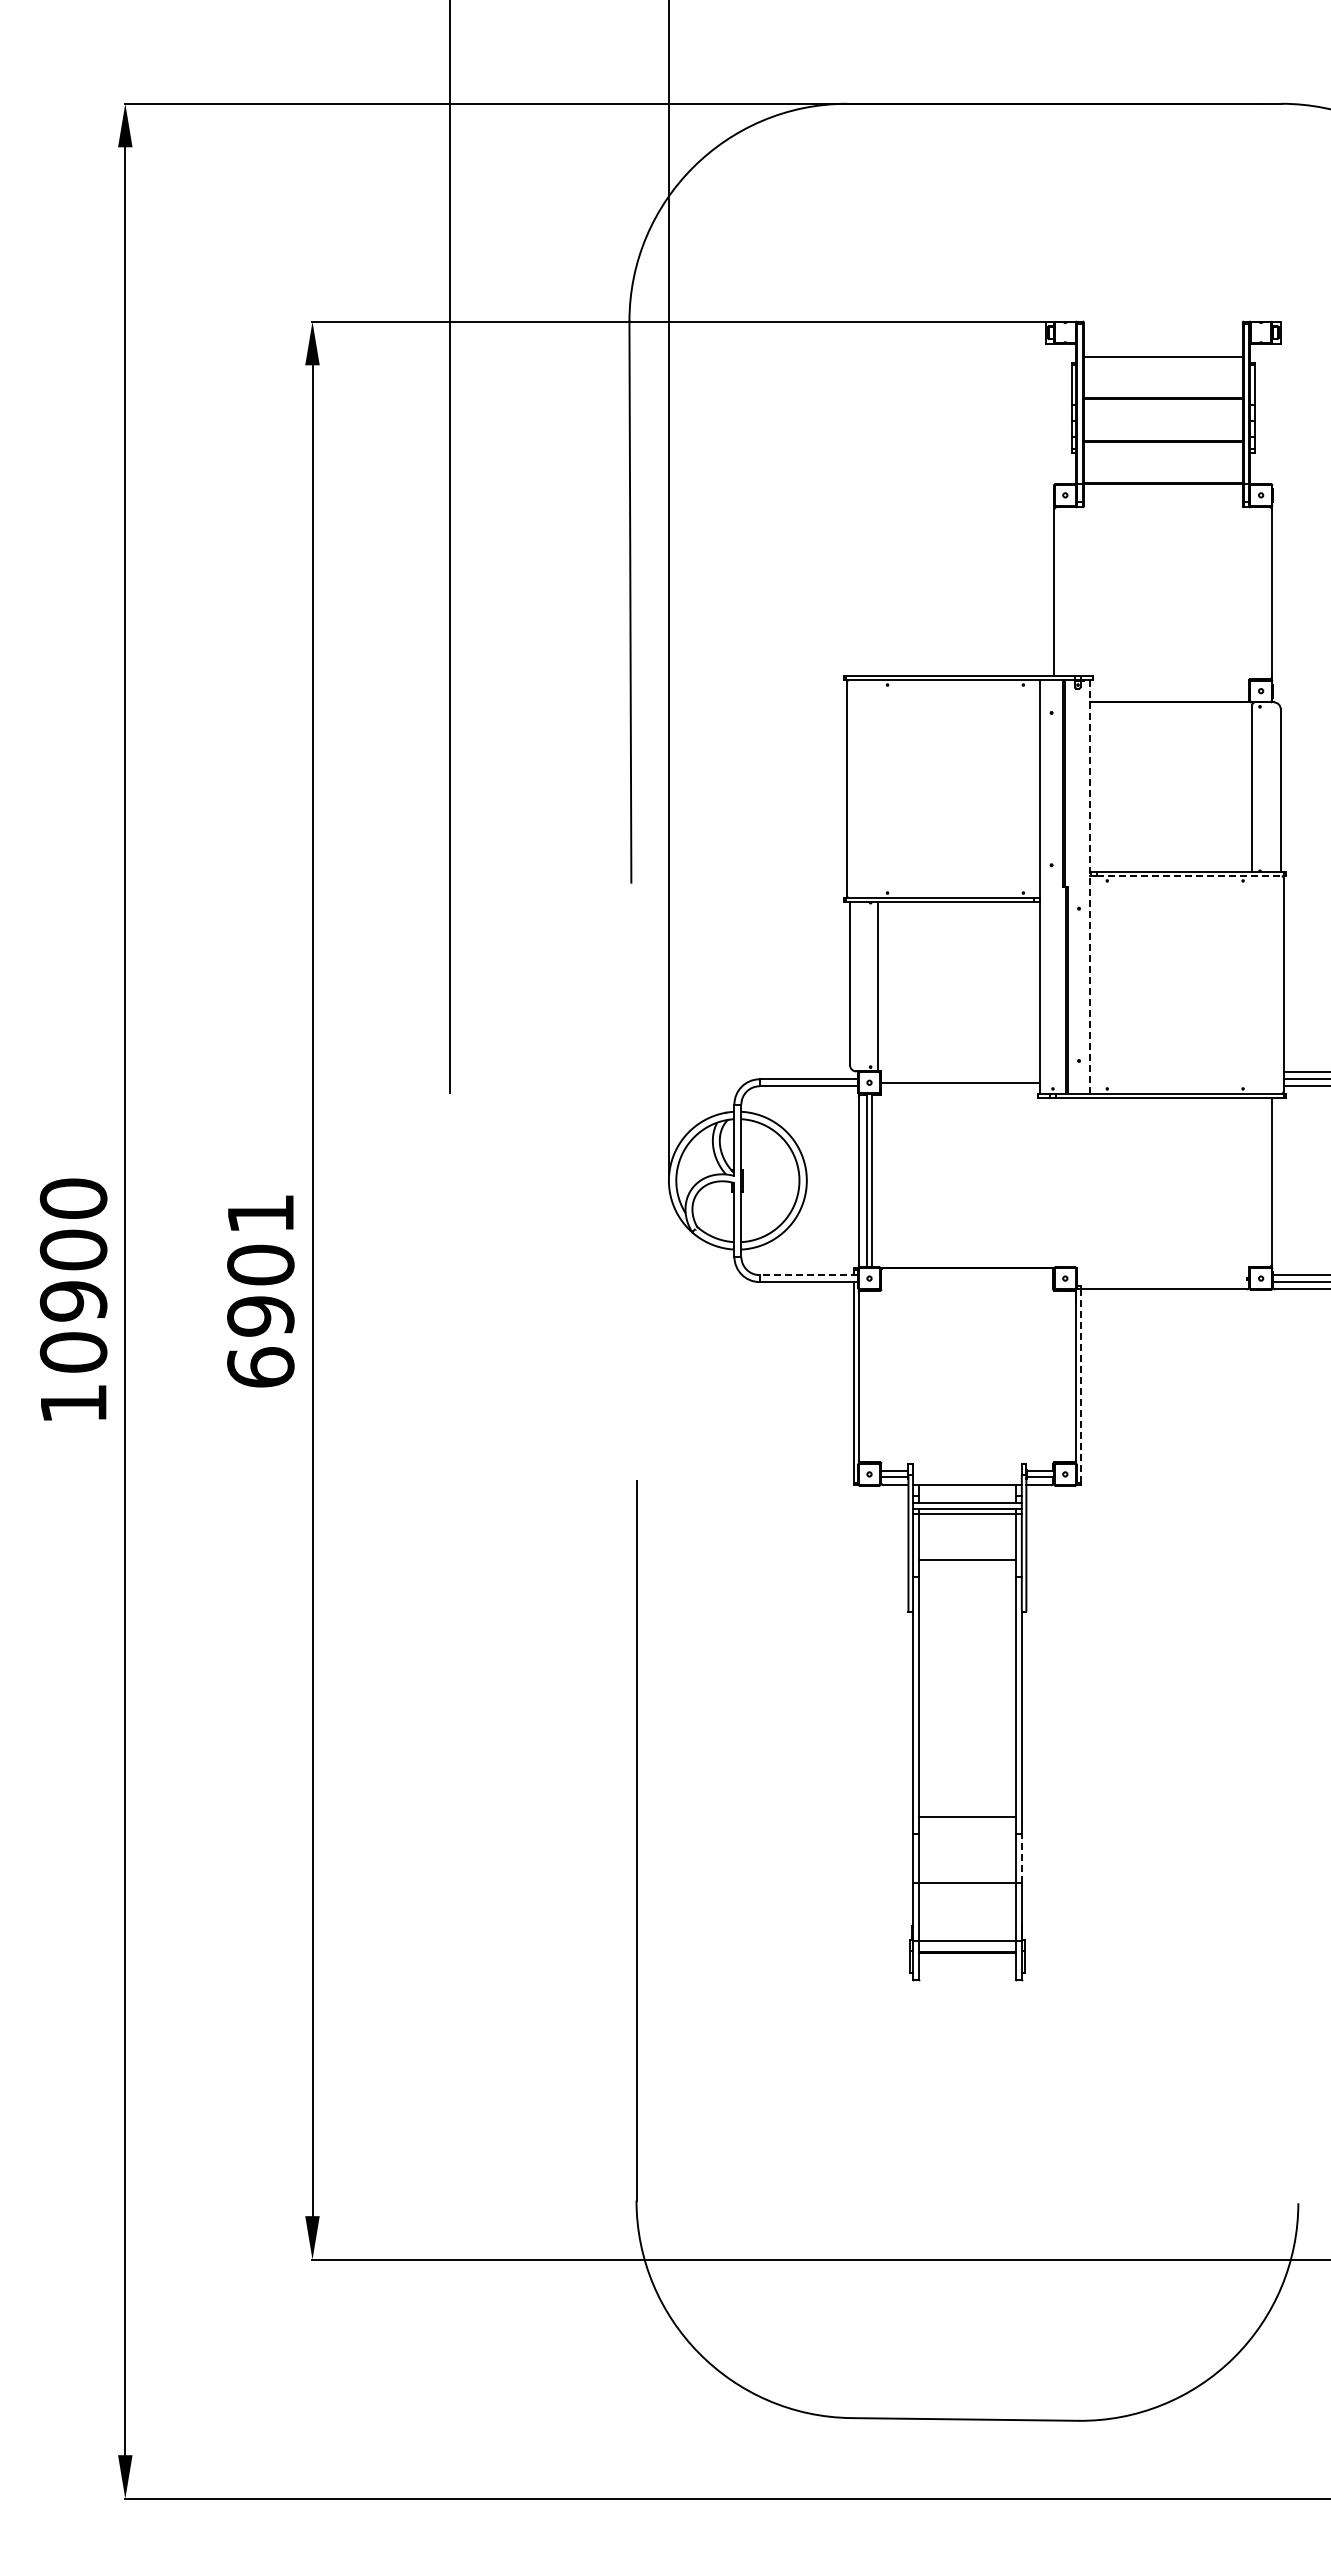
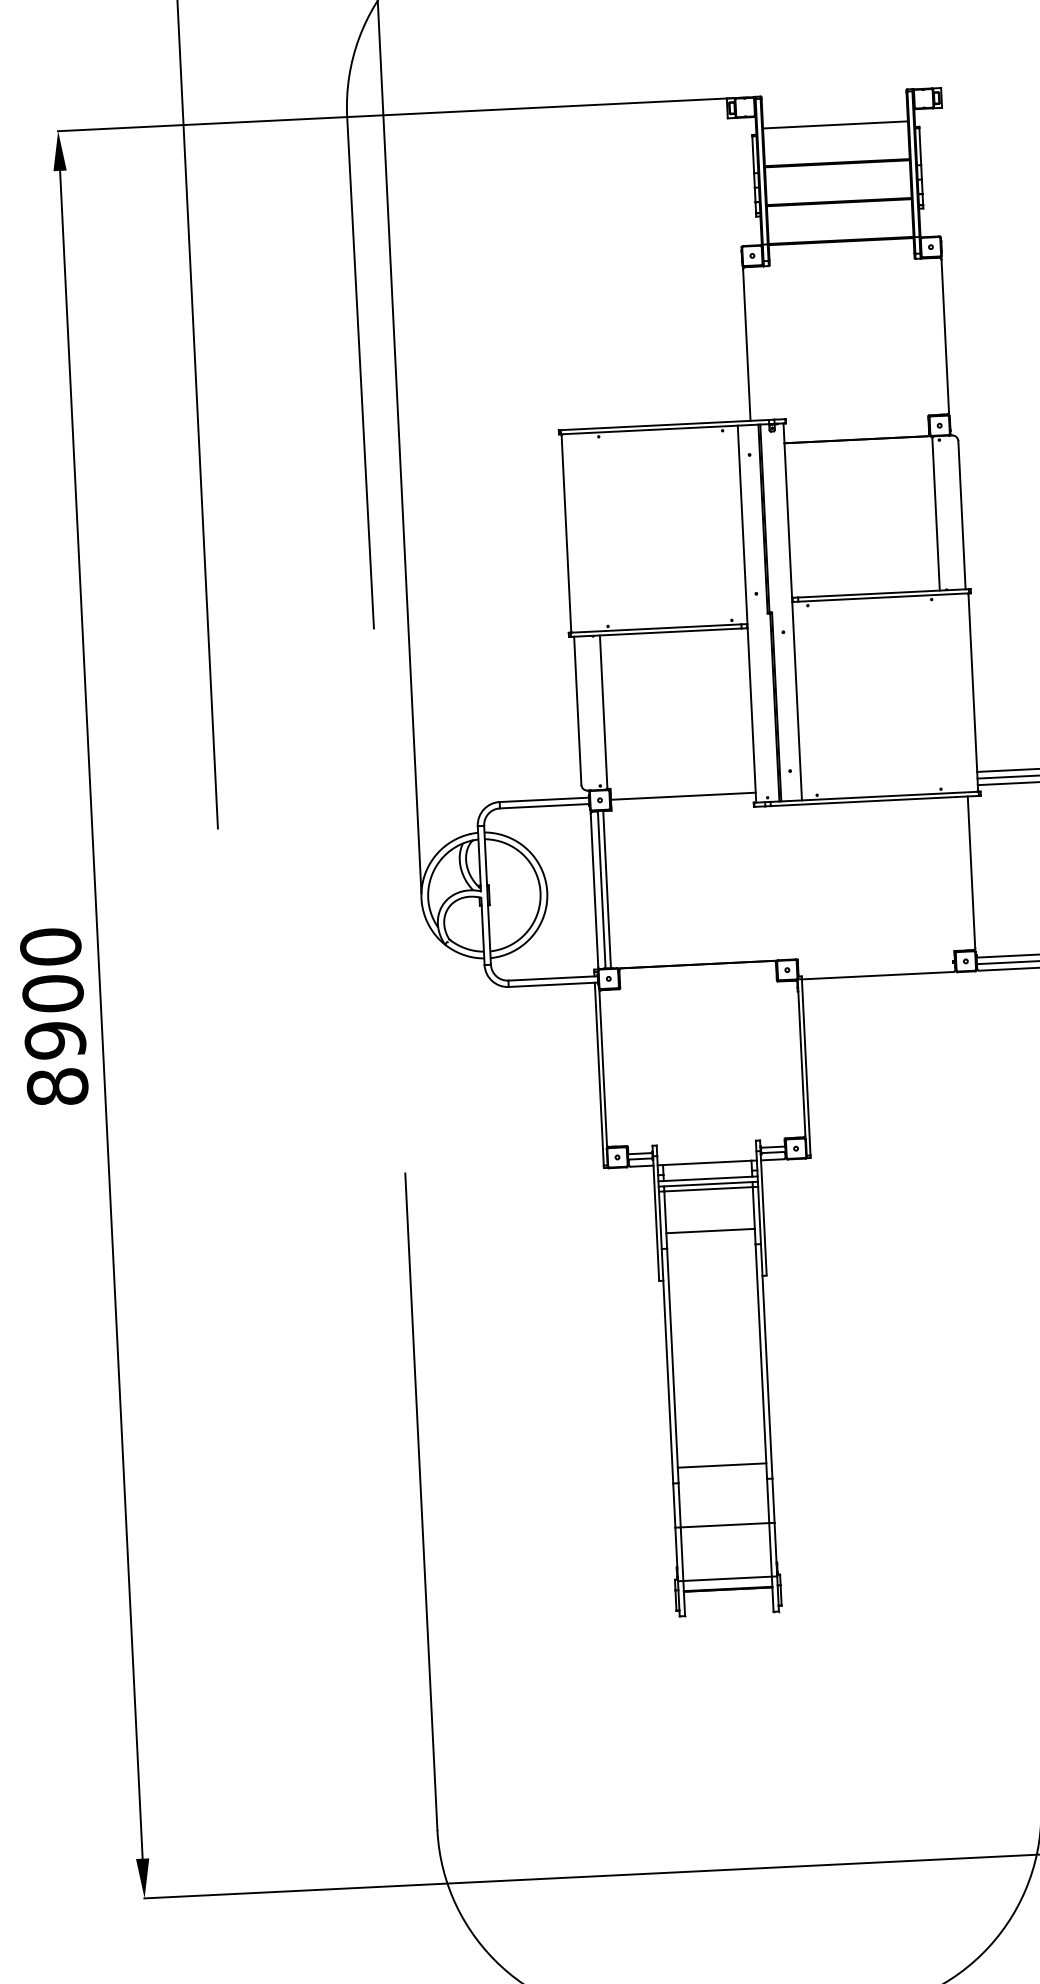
line: (1190, 876) -> (883, 597), dashed -> solid
line: (1090, 886) -> (792, 611), dashed -> solid
line: (808, 1275) -> (553, 978), dashed -> solid
text: (260, 1290) -> (53, 1016), 6901 -> 8900
line: (1080, 1385) -> (805, 1066), dashed -> solid
line: (1021, 1857) -> (773, 1500), dashed -> solid

